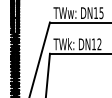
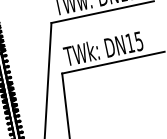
text: (99, 44) -> (139, 41), DN12 -> DN15

